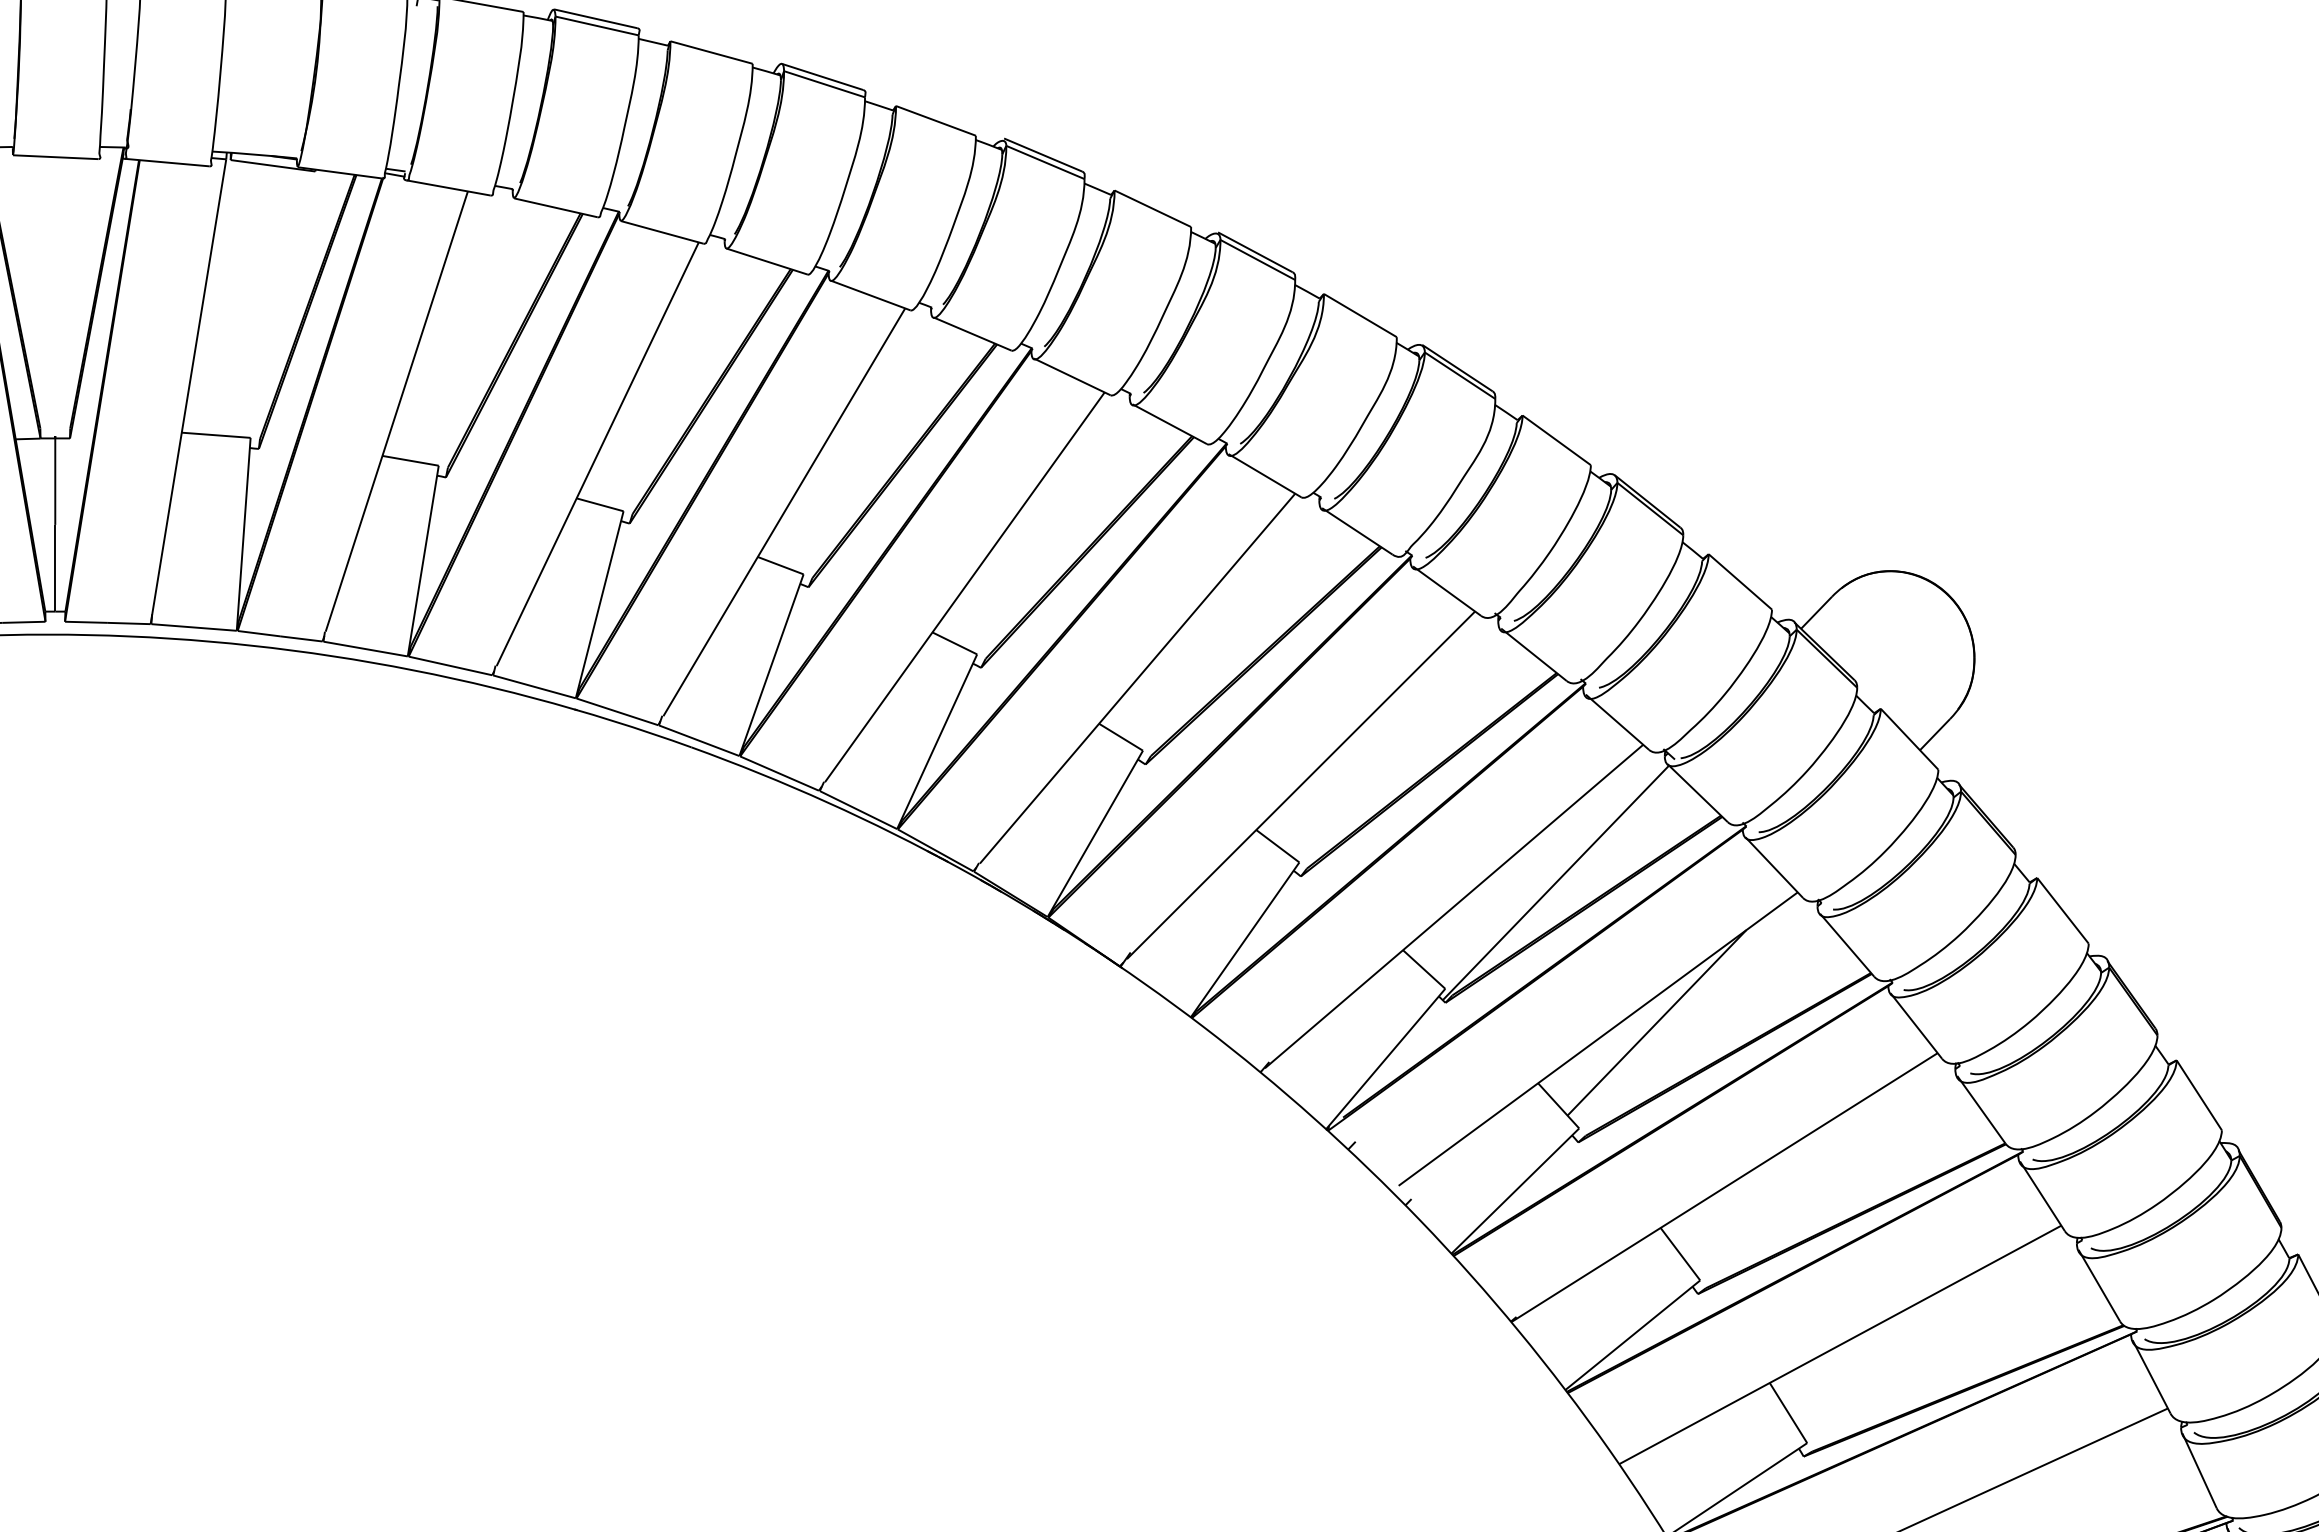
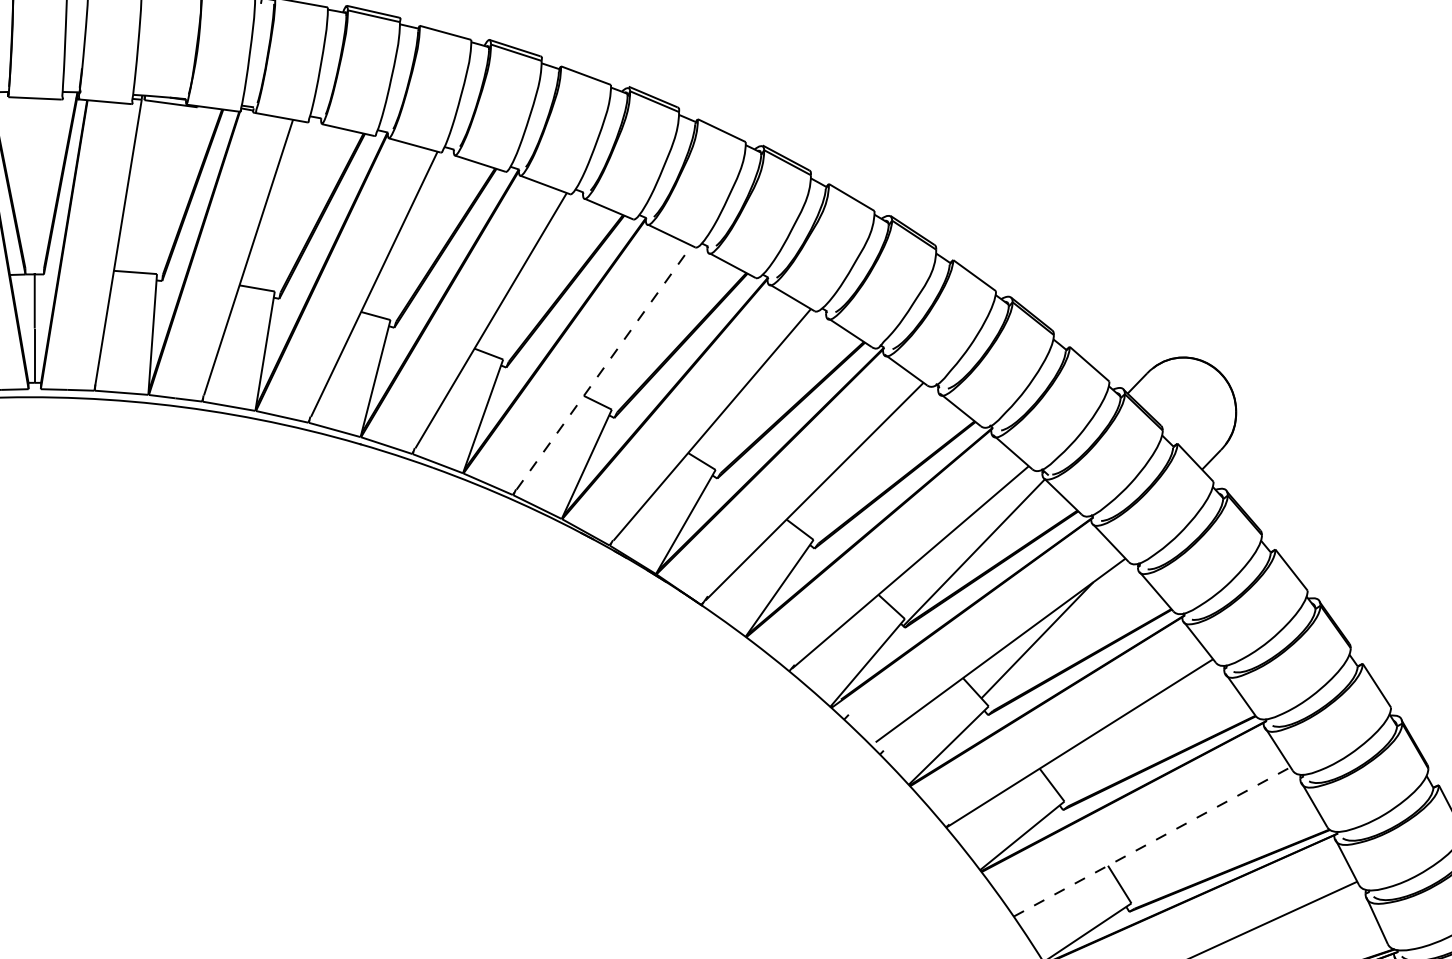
line: (965, 587) -> (604, 367), solid -> dashed
line: (1840, 1344) -> (1152, 841), solid -> dashed

